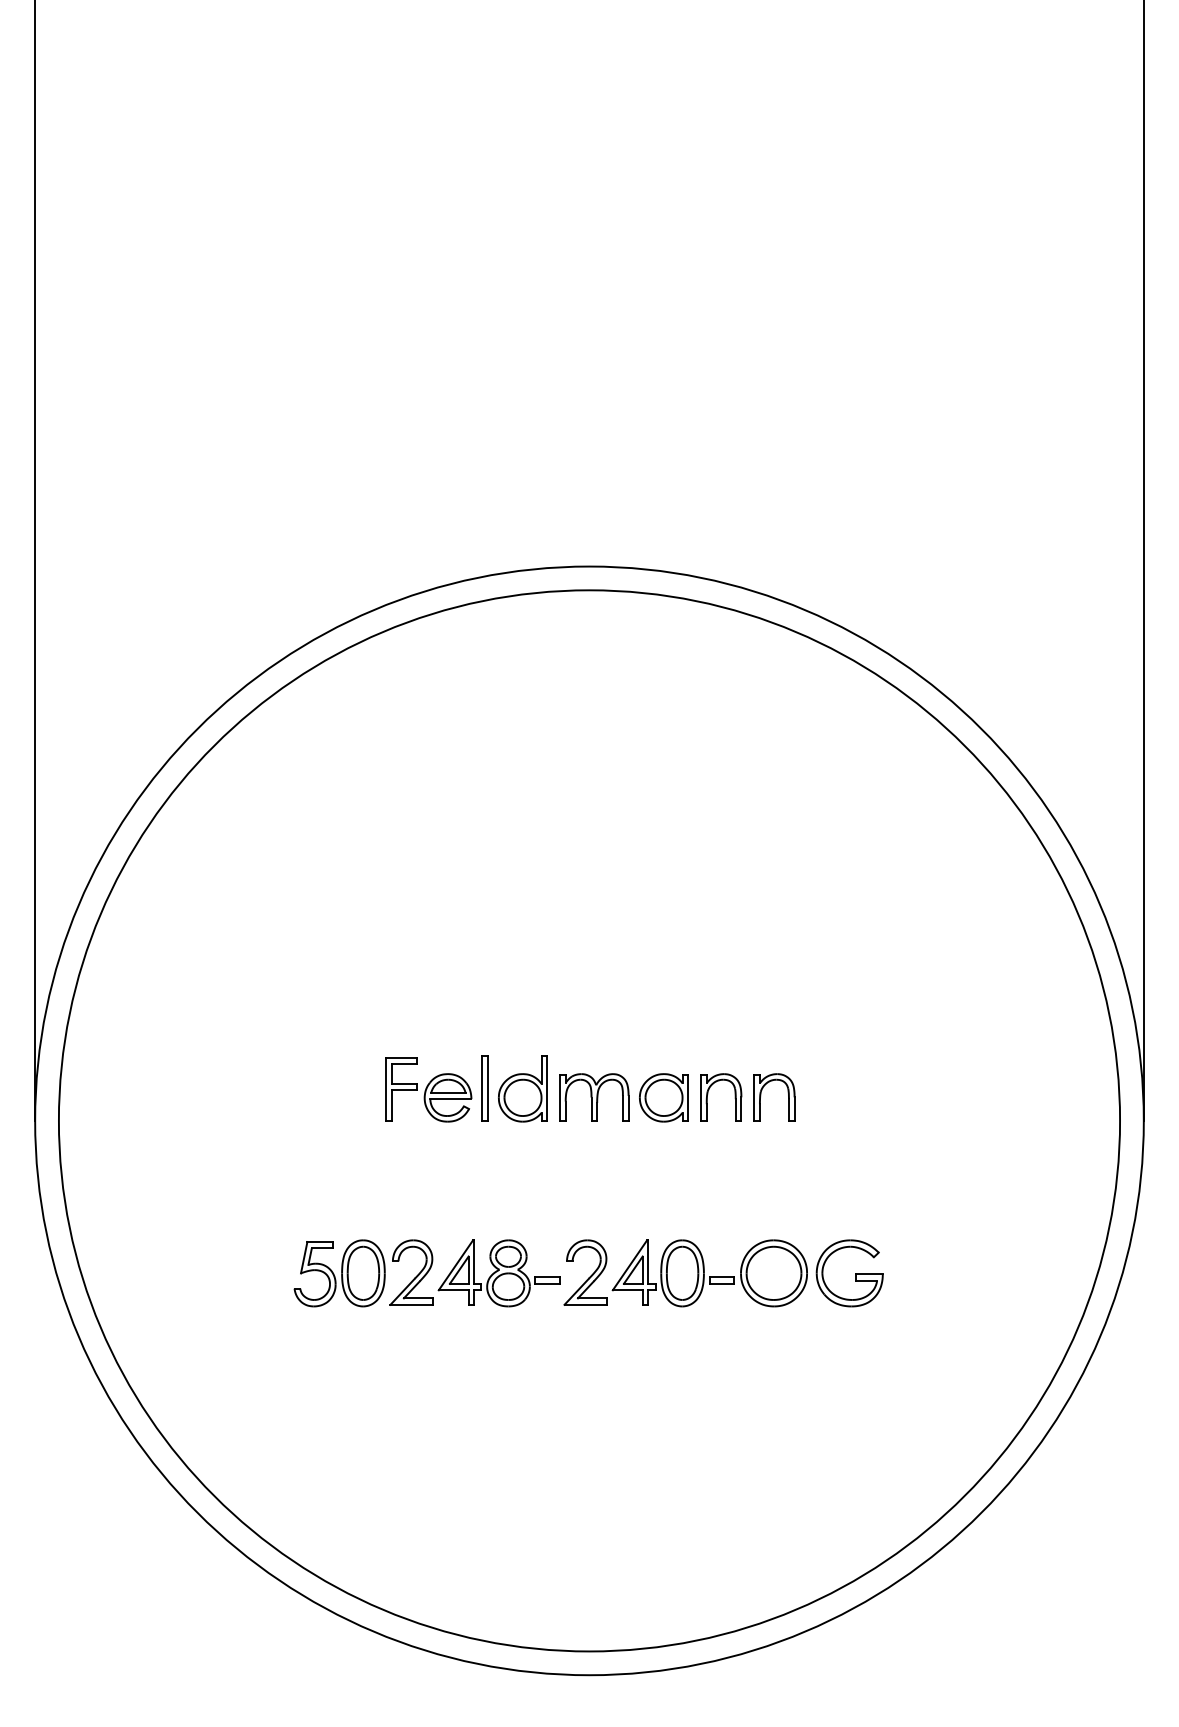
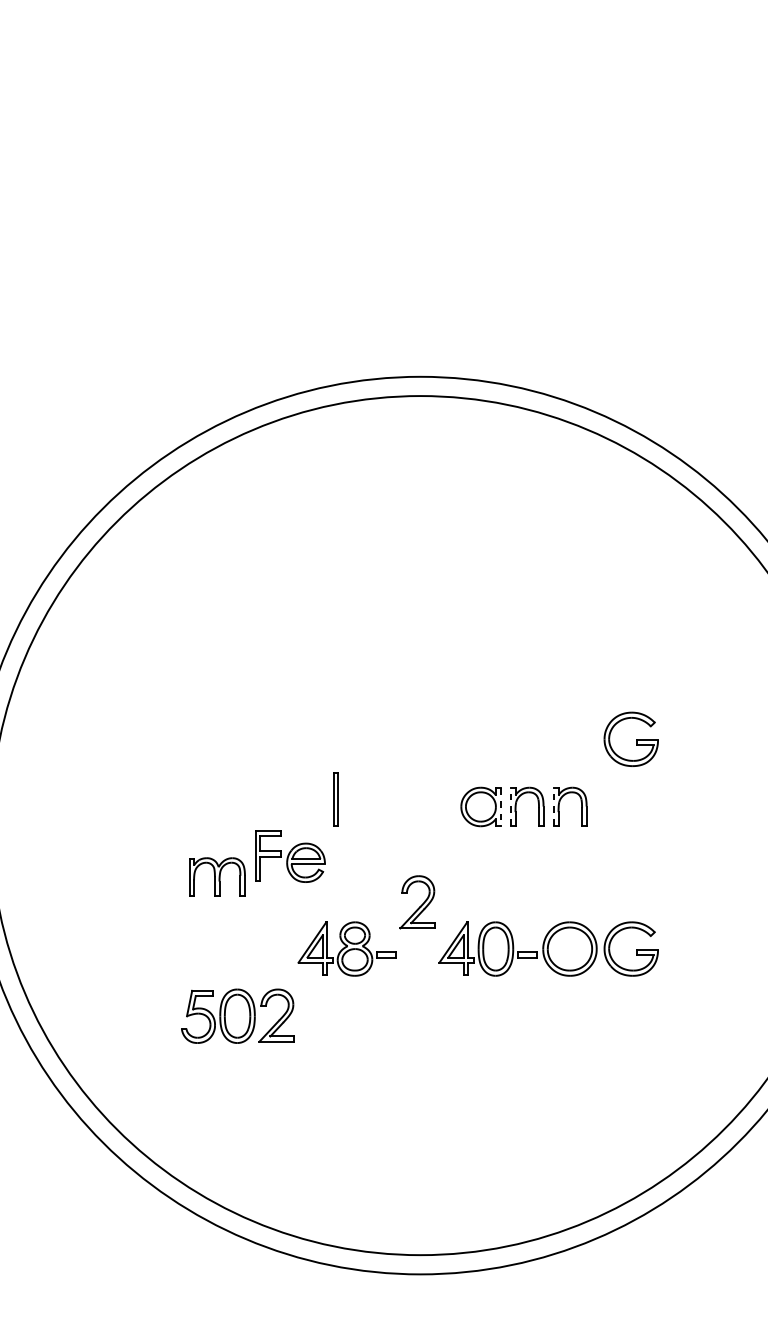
part: (849, 1014) -> (631, 739), added
part: (522, 1088) -> (366, 799), removed
part: (428, 1089) -> (290, 856), moved
part: (594, 1097) -> (217, 877), moved
line: (688, 1097) -> (500, 806), solid -> dashed
line: (701, 1097) -> (511, 806), solid -> dashed
line: (754, 1097) -> (554, 806), solid -> dashed
part: (585, 1272) -> (417, 902), moved
part: (363, 1273) -> (237, 1016), moved

